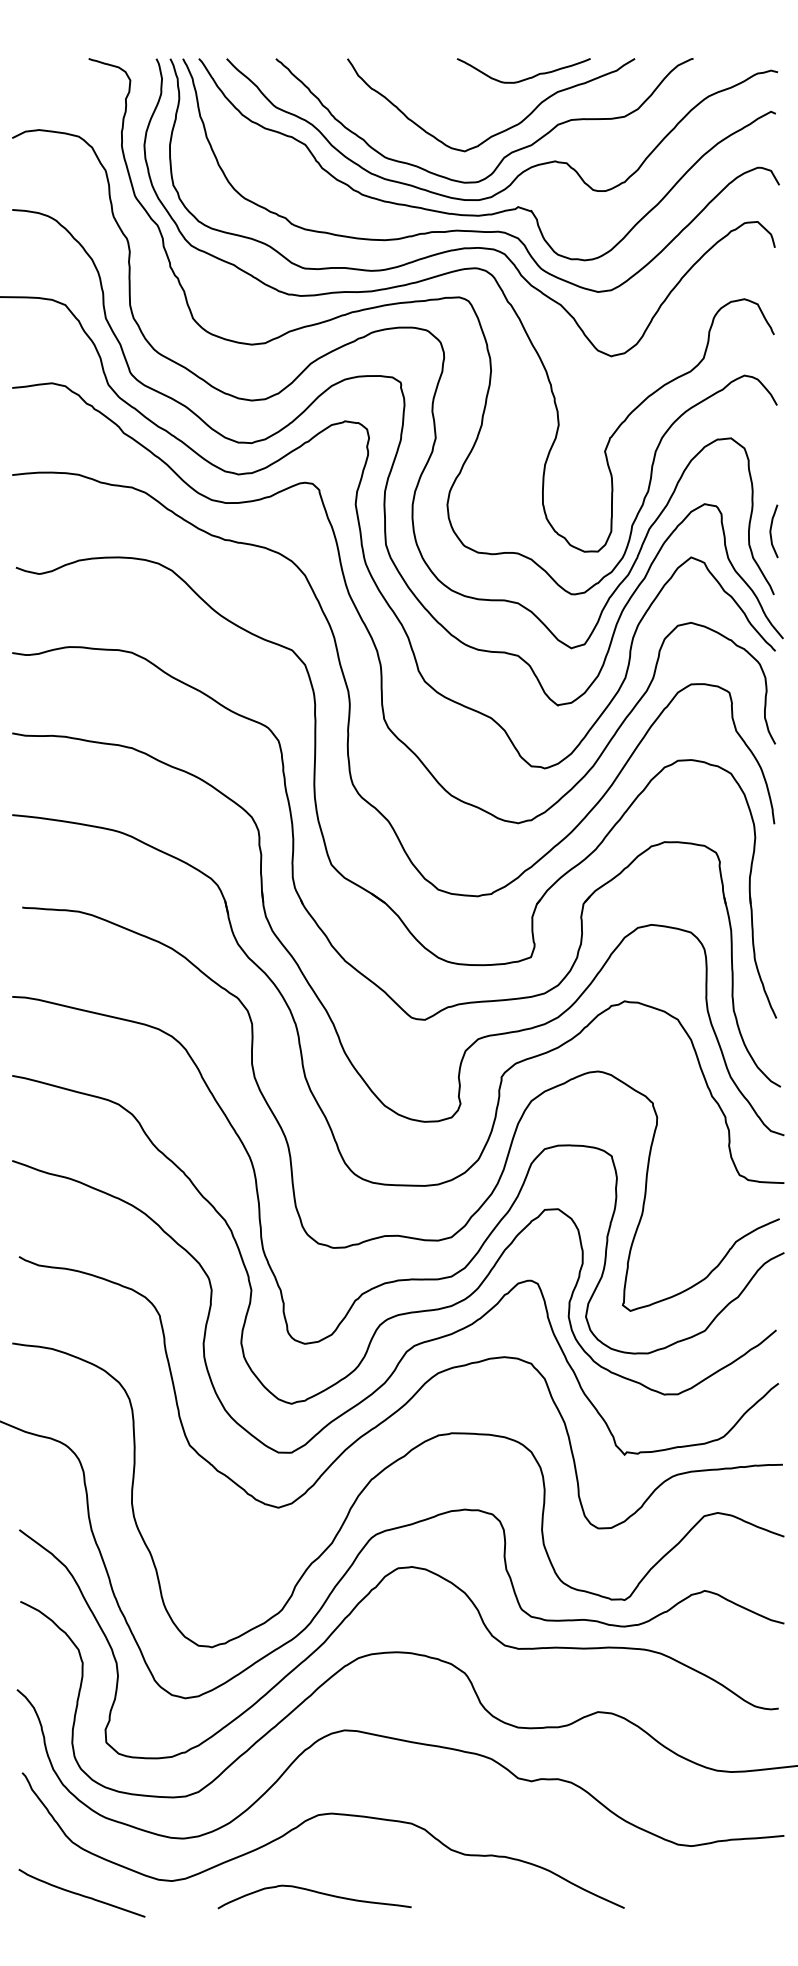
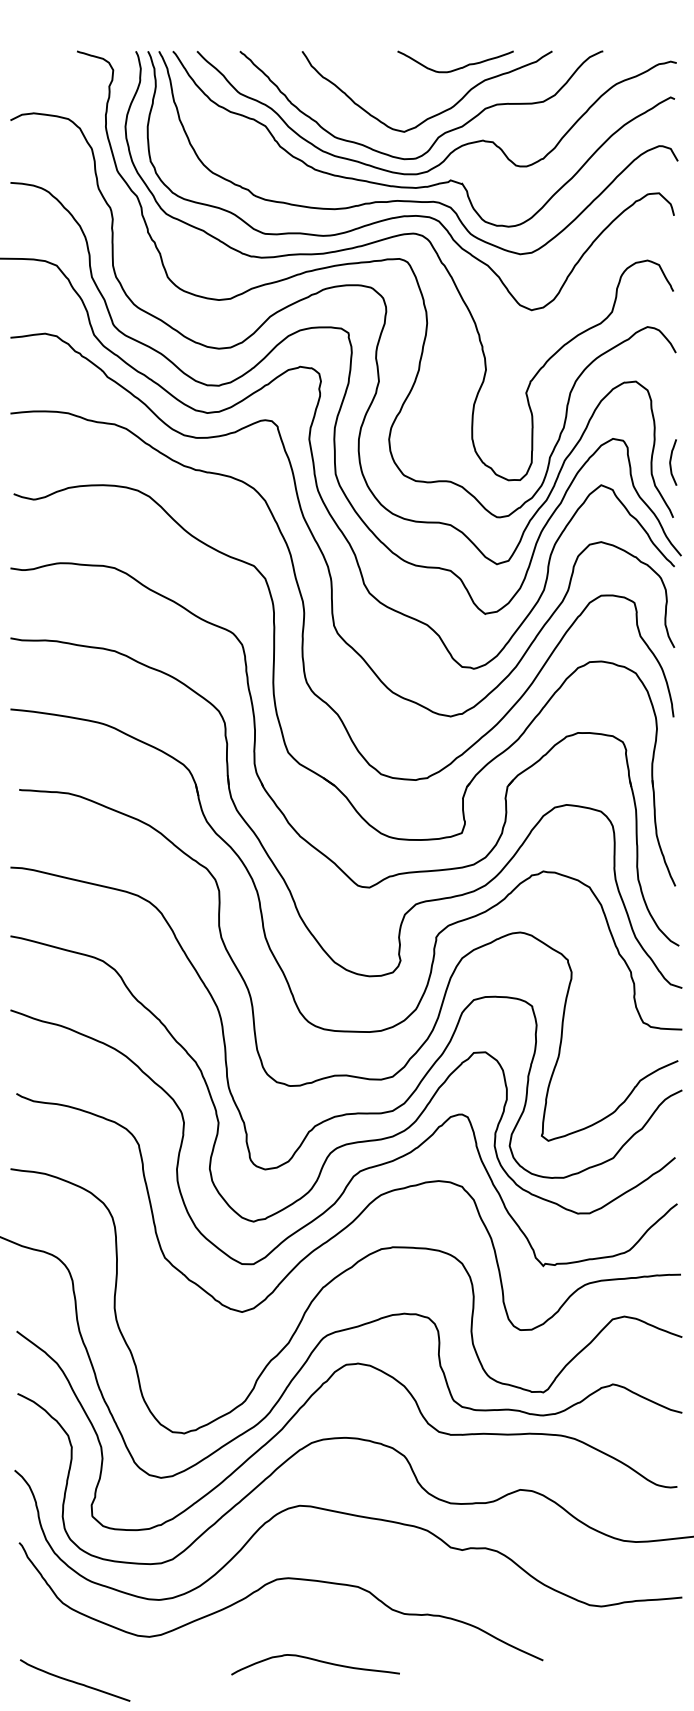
curve: (315, 1893) -> (316, 1661), moved
curve: (82, 1894) -> (75, 1681), moved

